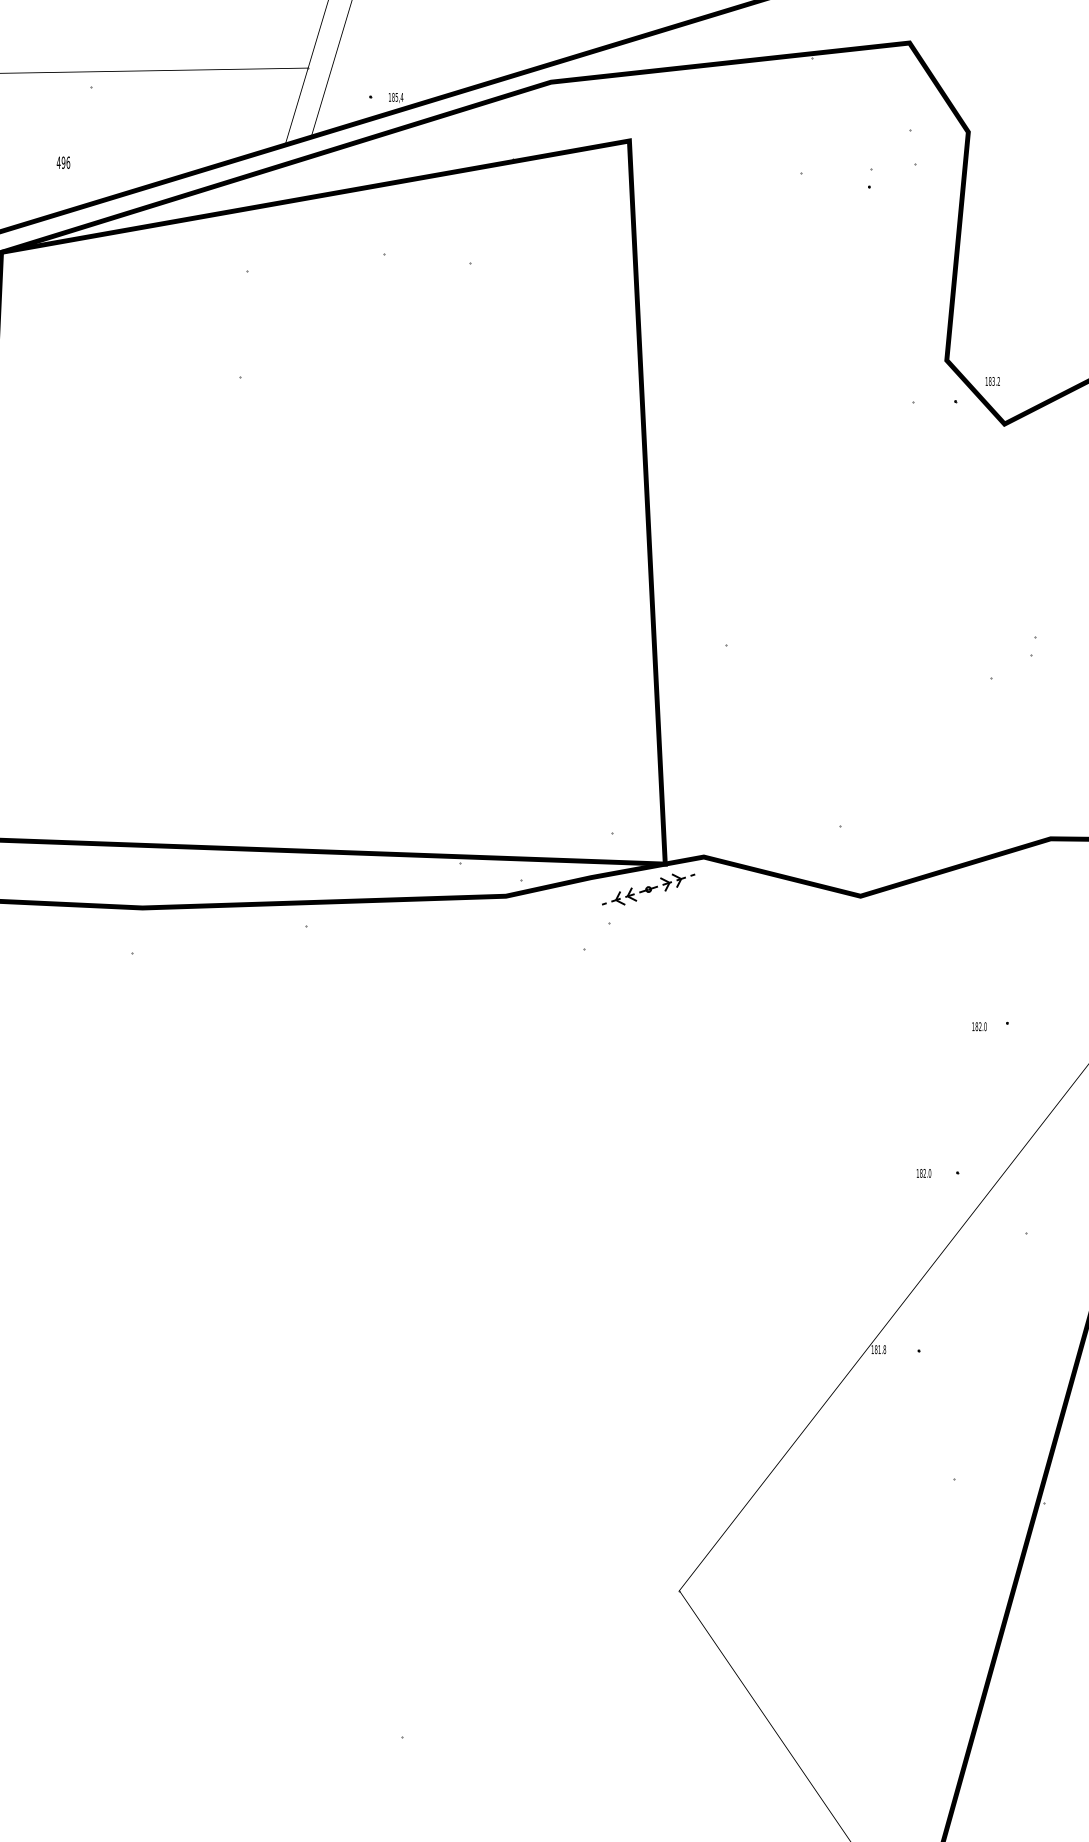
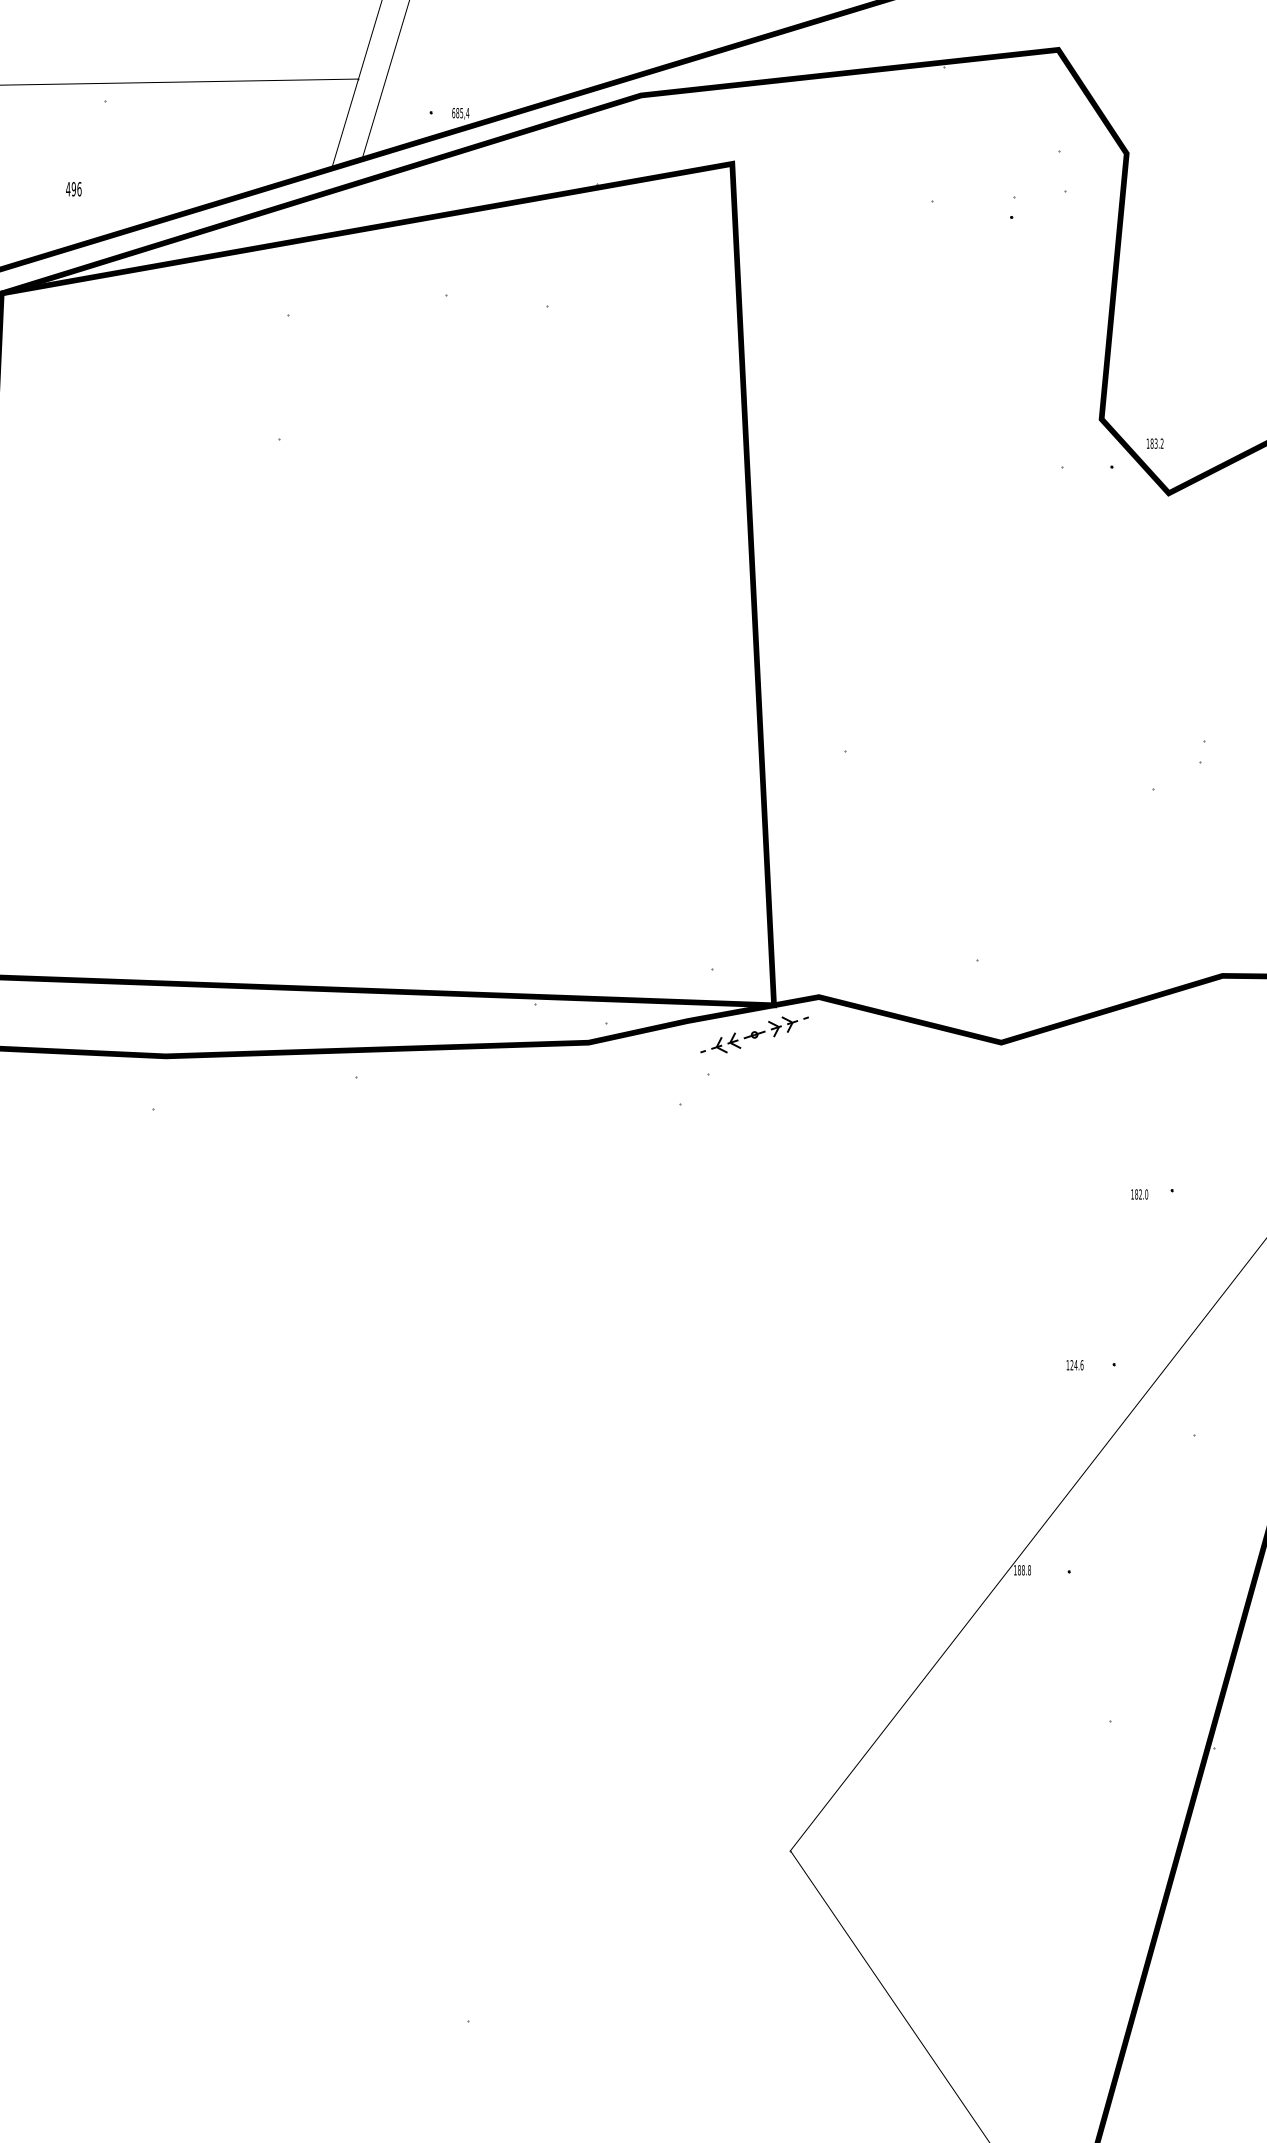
text: (389, 97) -> (453, 113), 185,4 -> 685,4
text: (925, 1173) -> (1076, 1365), 182.0 -> 124.6
text: (879, 1349) -> (1023, 1570), 181.8 -> 188.8

